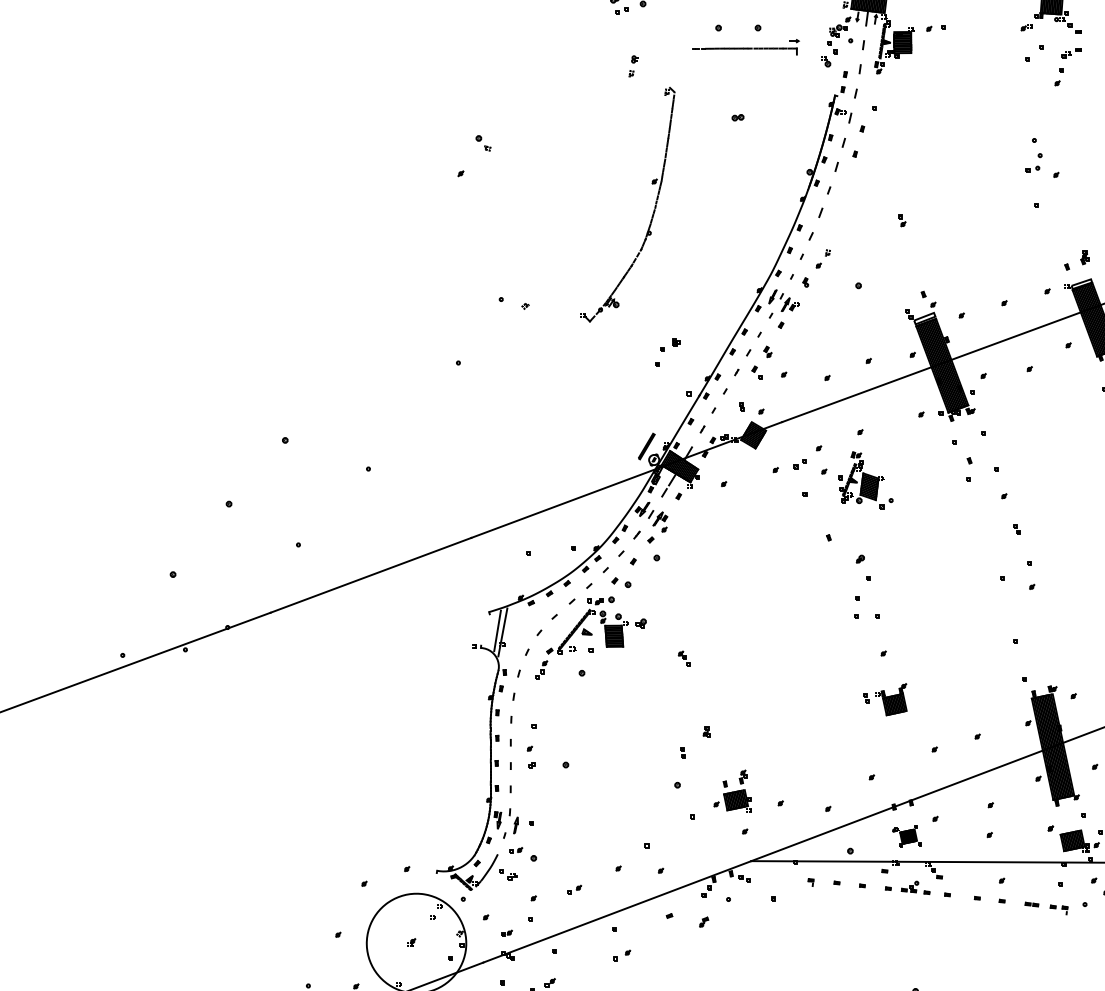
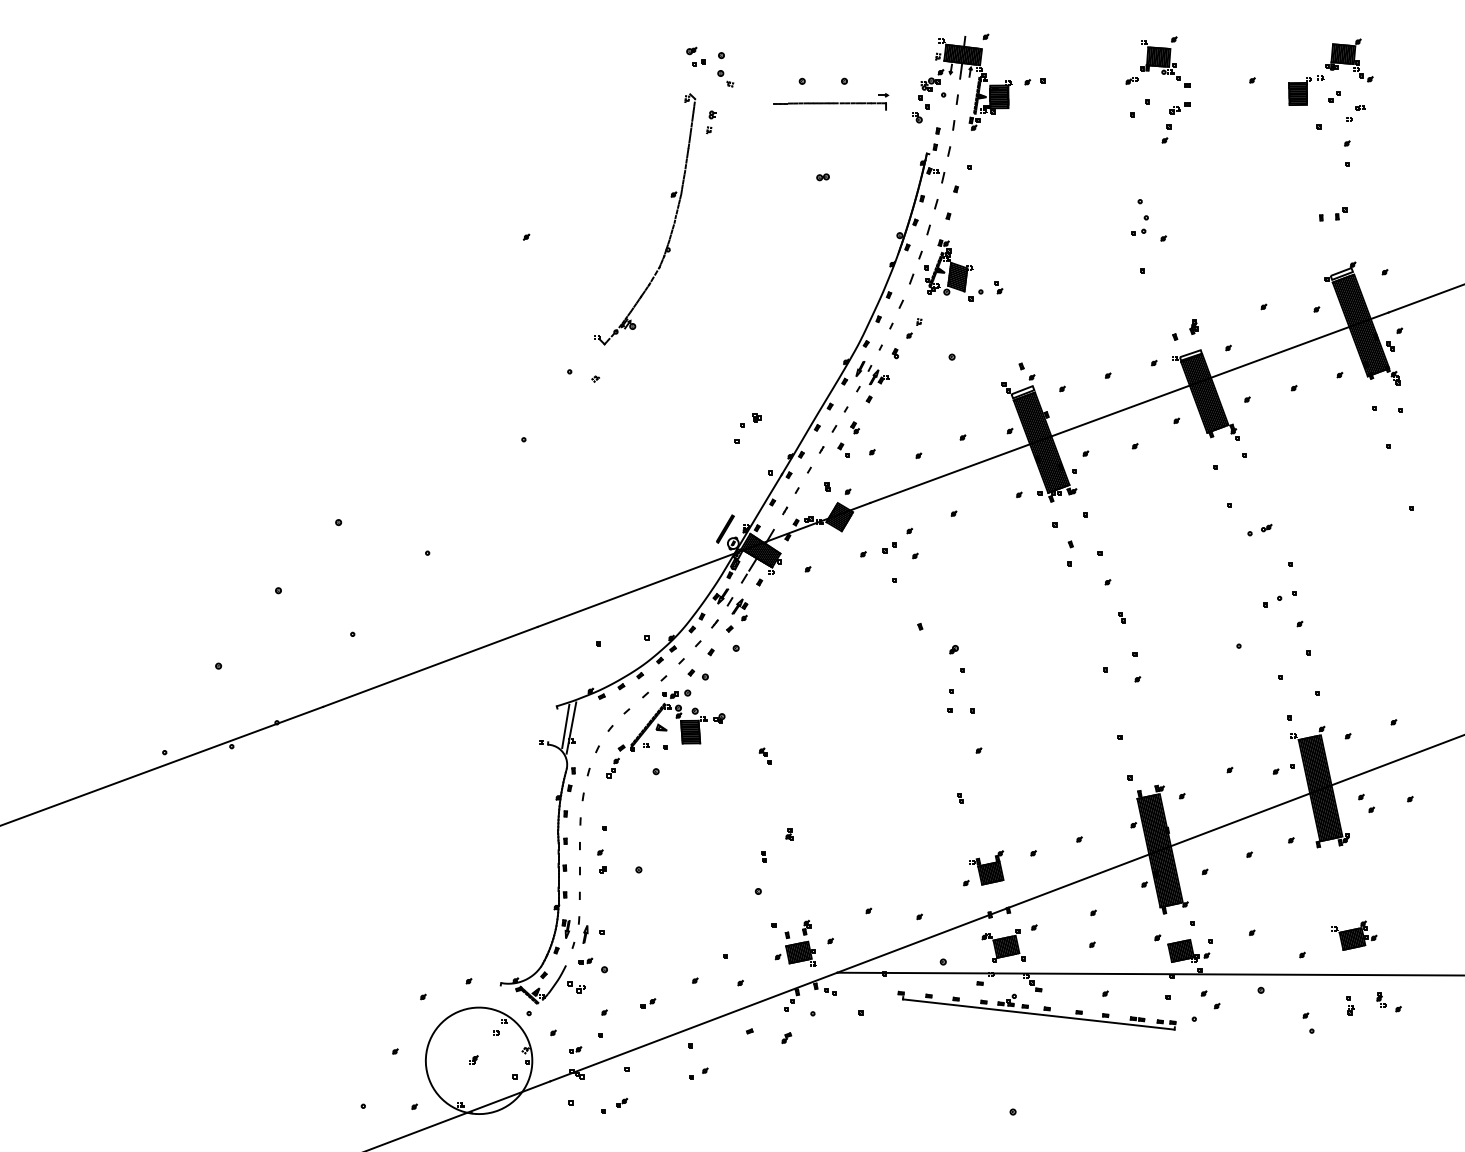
part: (483, 143) -> (725, 78), moved
part: (653, 210) -> (672, 225), moved
part: (865, 480) -> (953, 270), moved
part: (890, 699) -> (986, 867), moved
part: (732, 790) -> (795, 942), moved
part: (906, 835) -> (1003, 945), size x1.43
line: (939, 900) -> (1038, 1014), added

